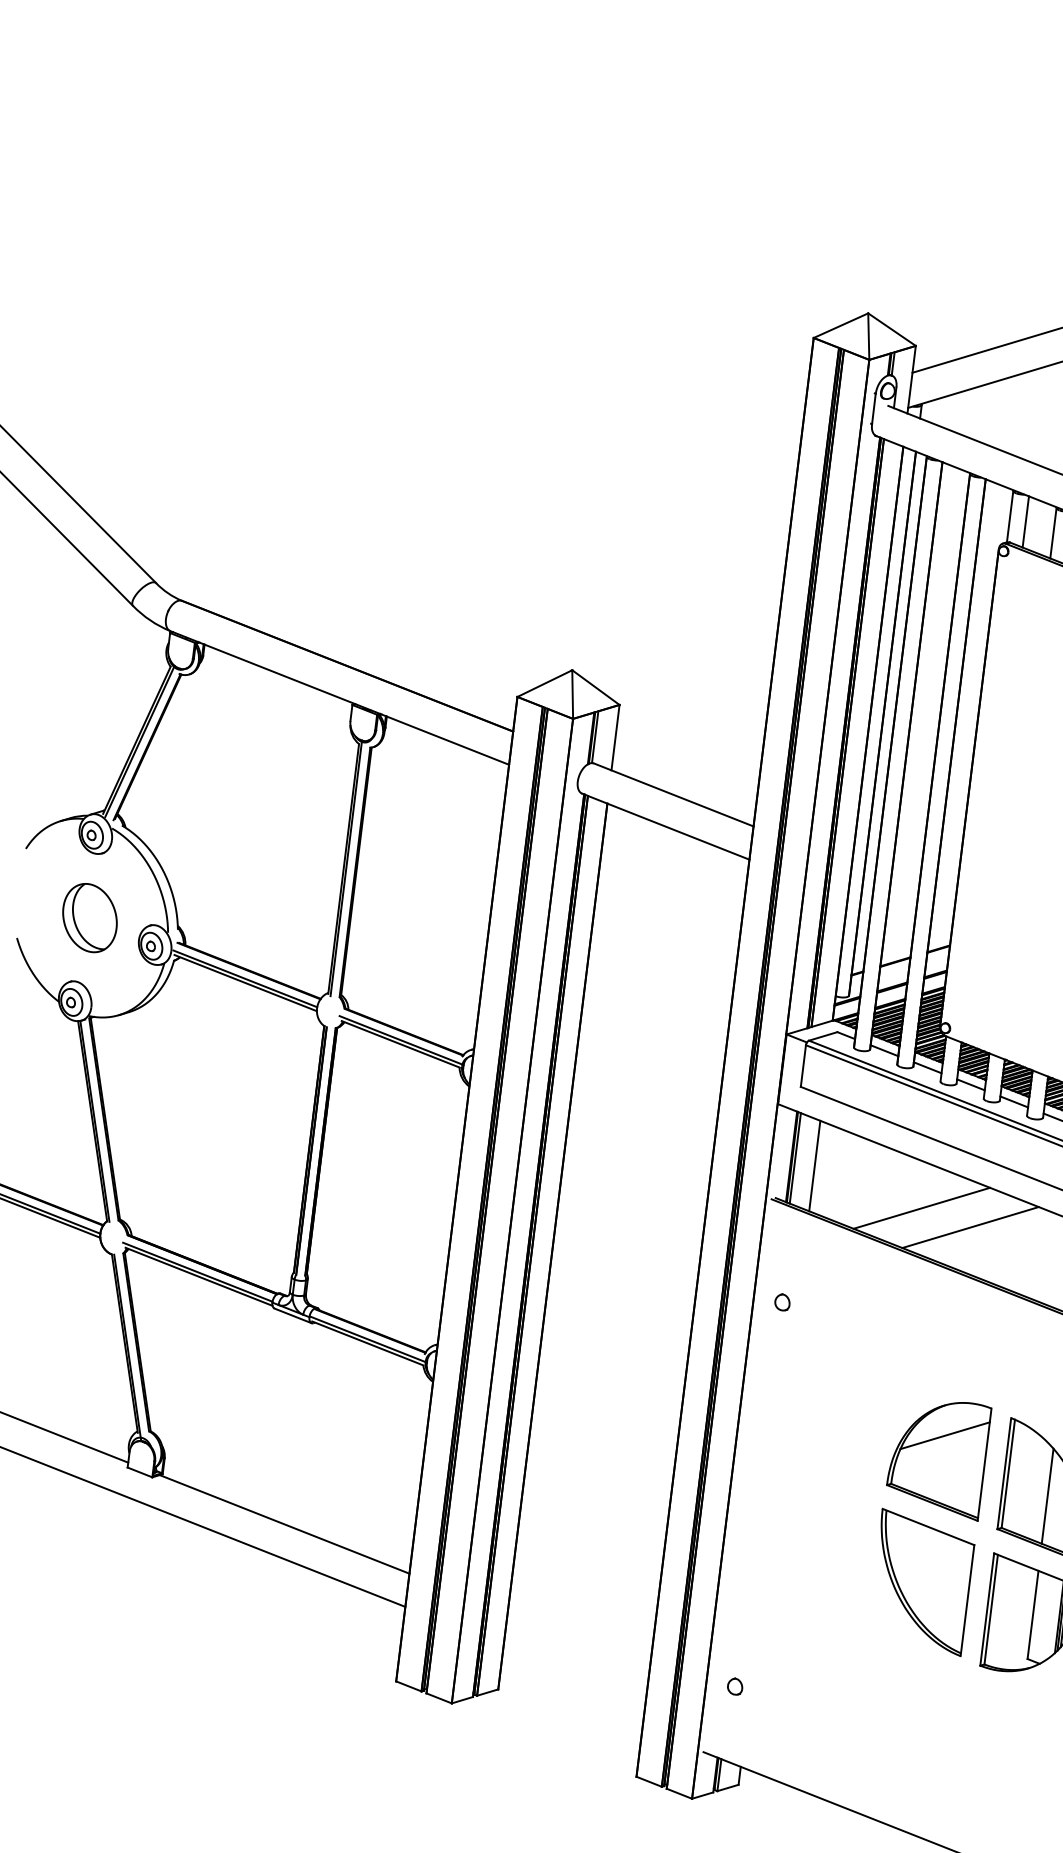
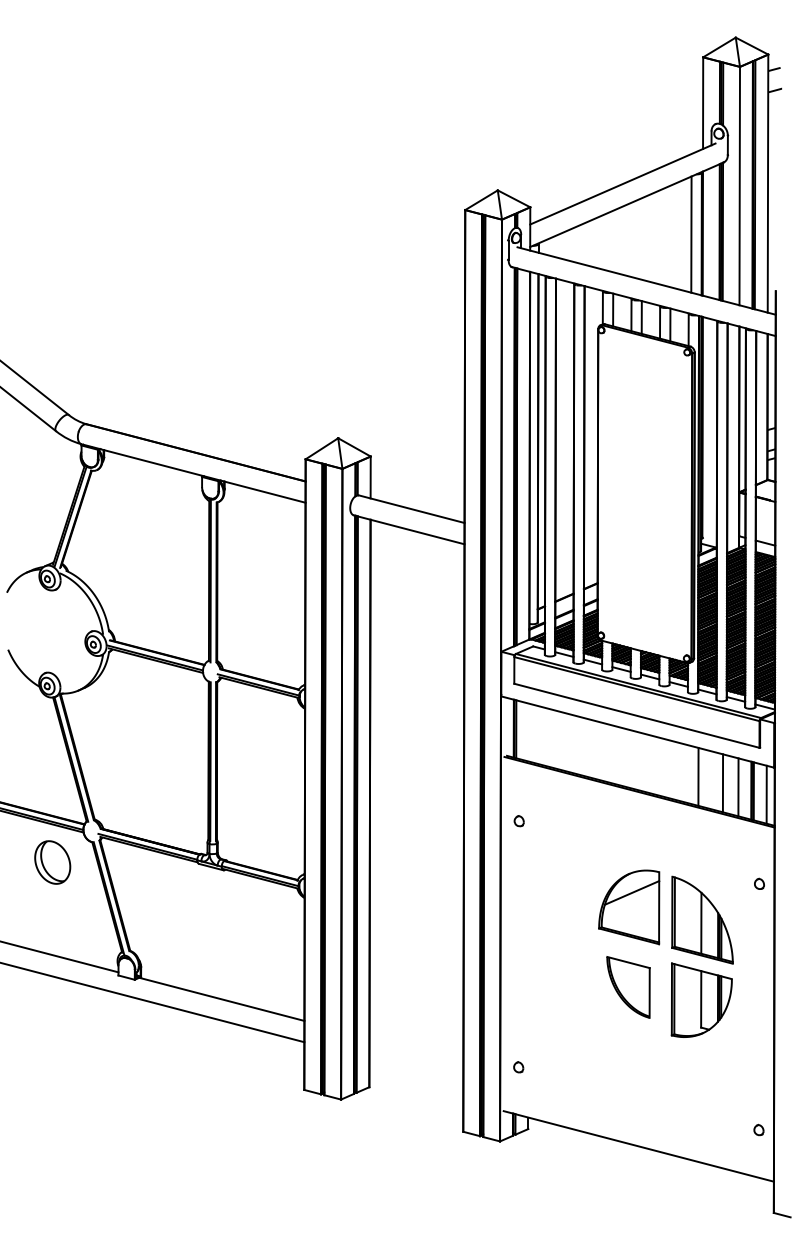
part: (89, 917) -> (52, 862), moved
line: (815, 1165) -> (529, 732), removed
line: (921, 1208) -> (599, 751), removed
line: (969, 1227) -> (631, 759), removed
part: (921, 1582) -> (628, 987), size x0.7

